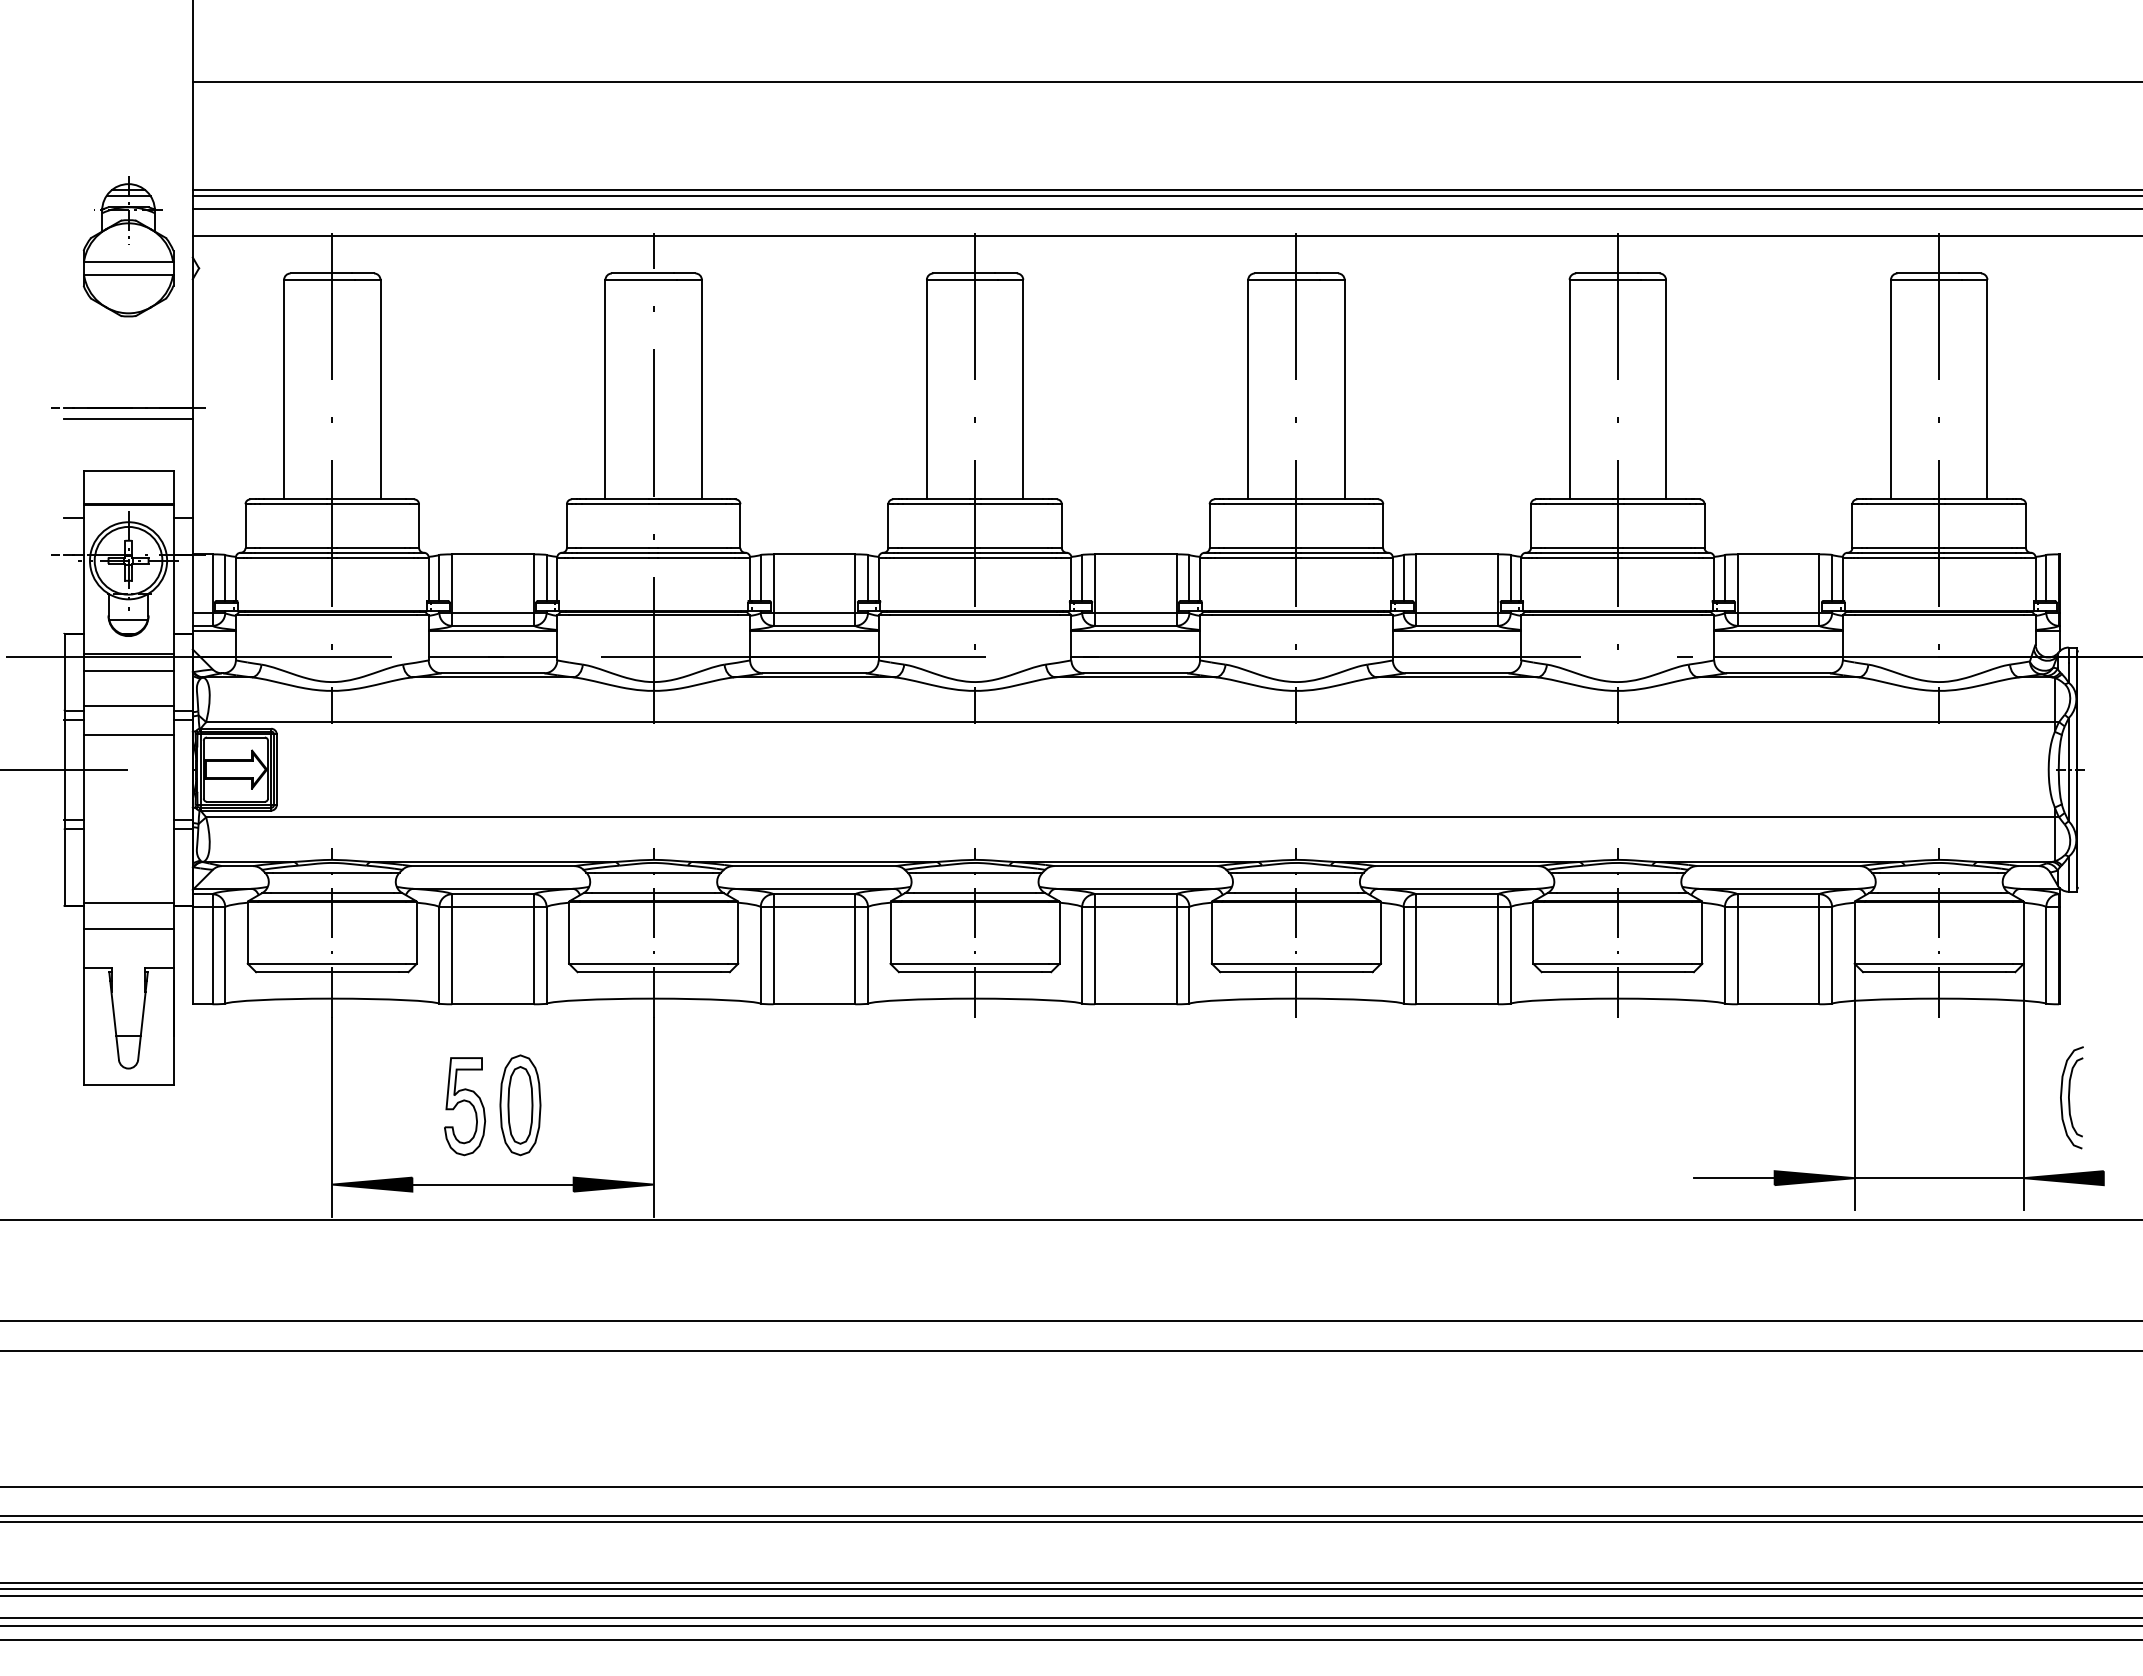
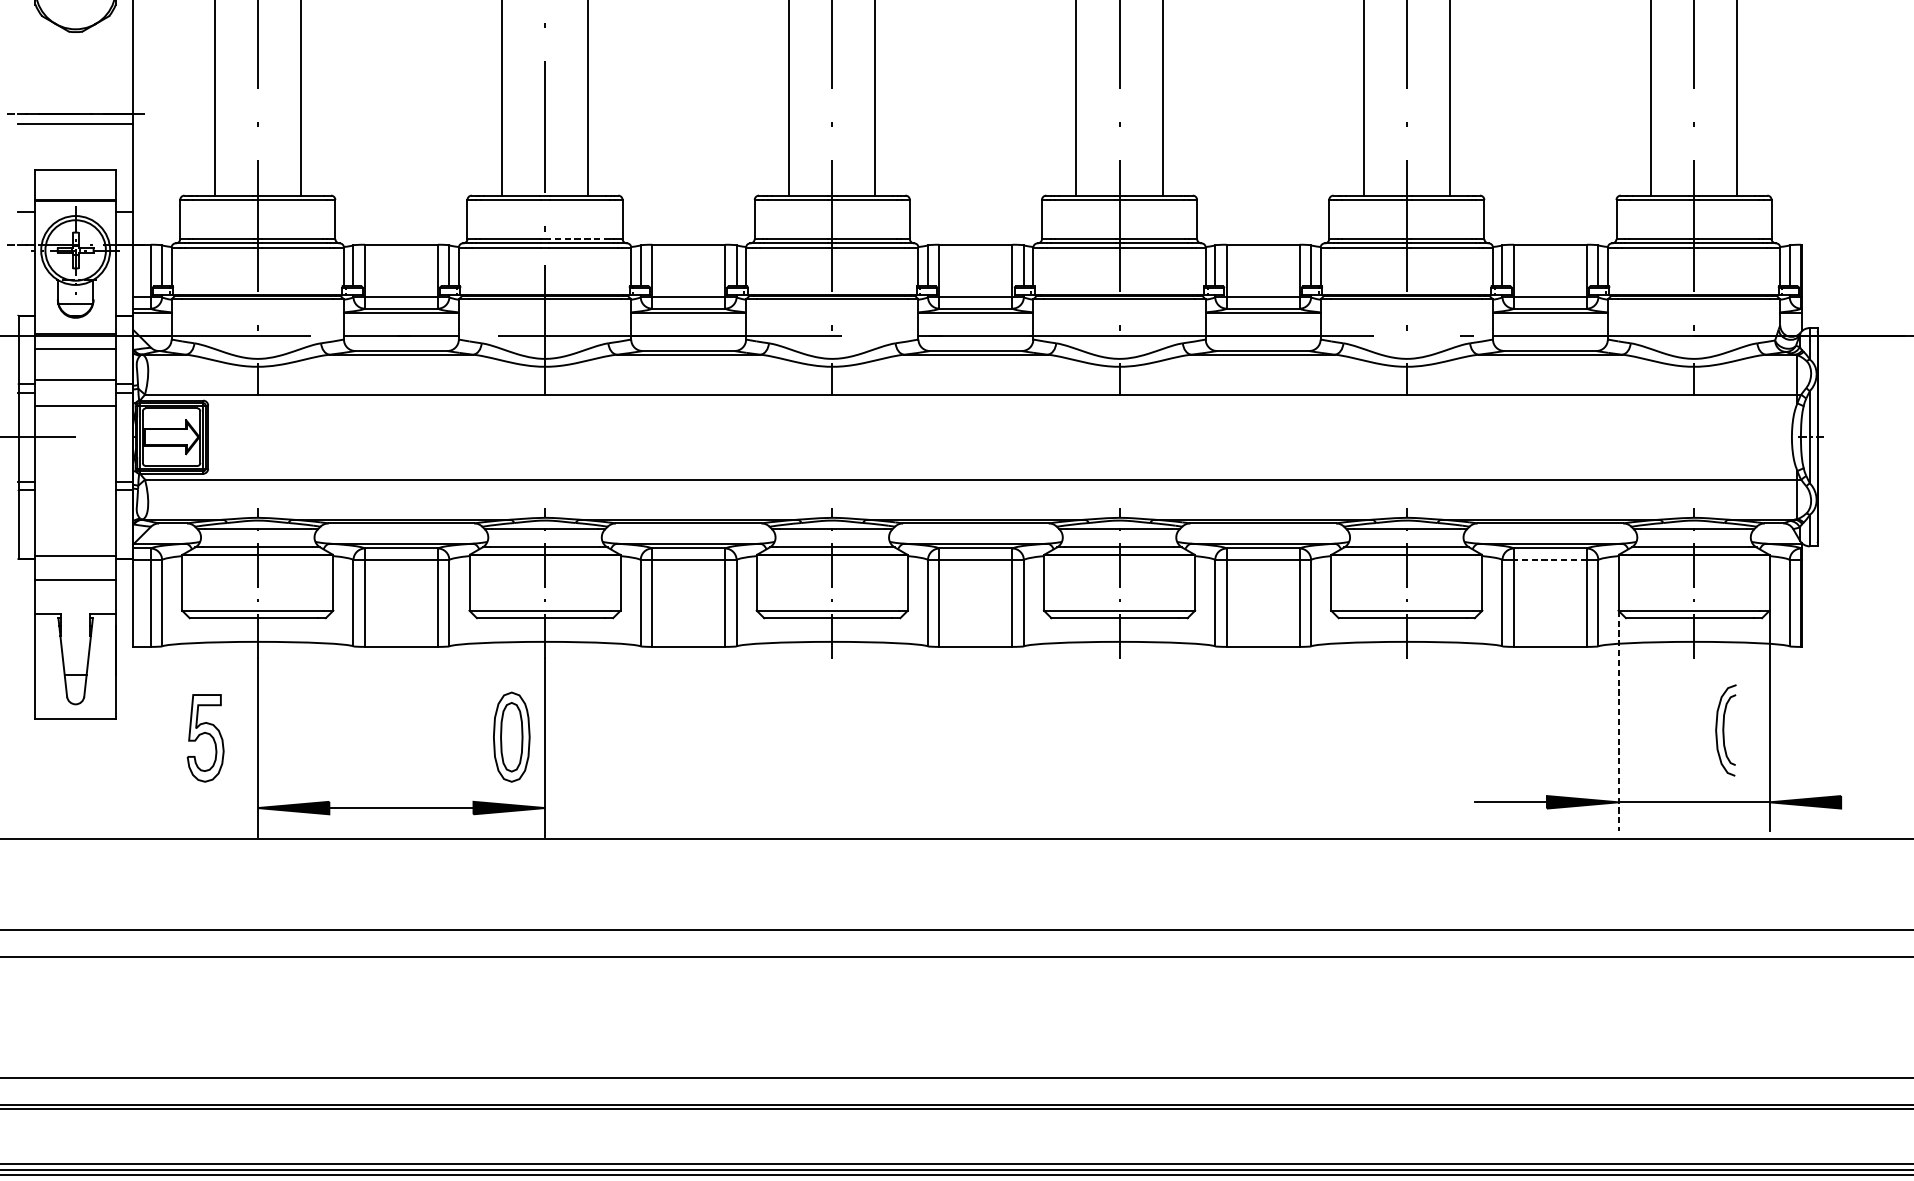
line: (691, 547) -> (578, 238), solid -> dashed
line: (1778, 907) -> (1550, 560), solid -> dashed
line: (1854, 1087) -> (1618, 721), solid -> dashed
part: (2071, 1097) -> (1725, 730), moved
part: (520, 1105) -> (511, 737), moved
part: (465, 1106) -> (206, 738), moved

